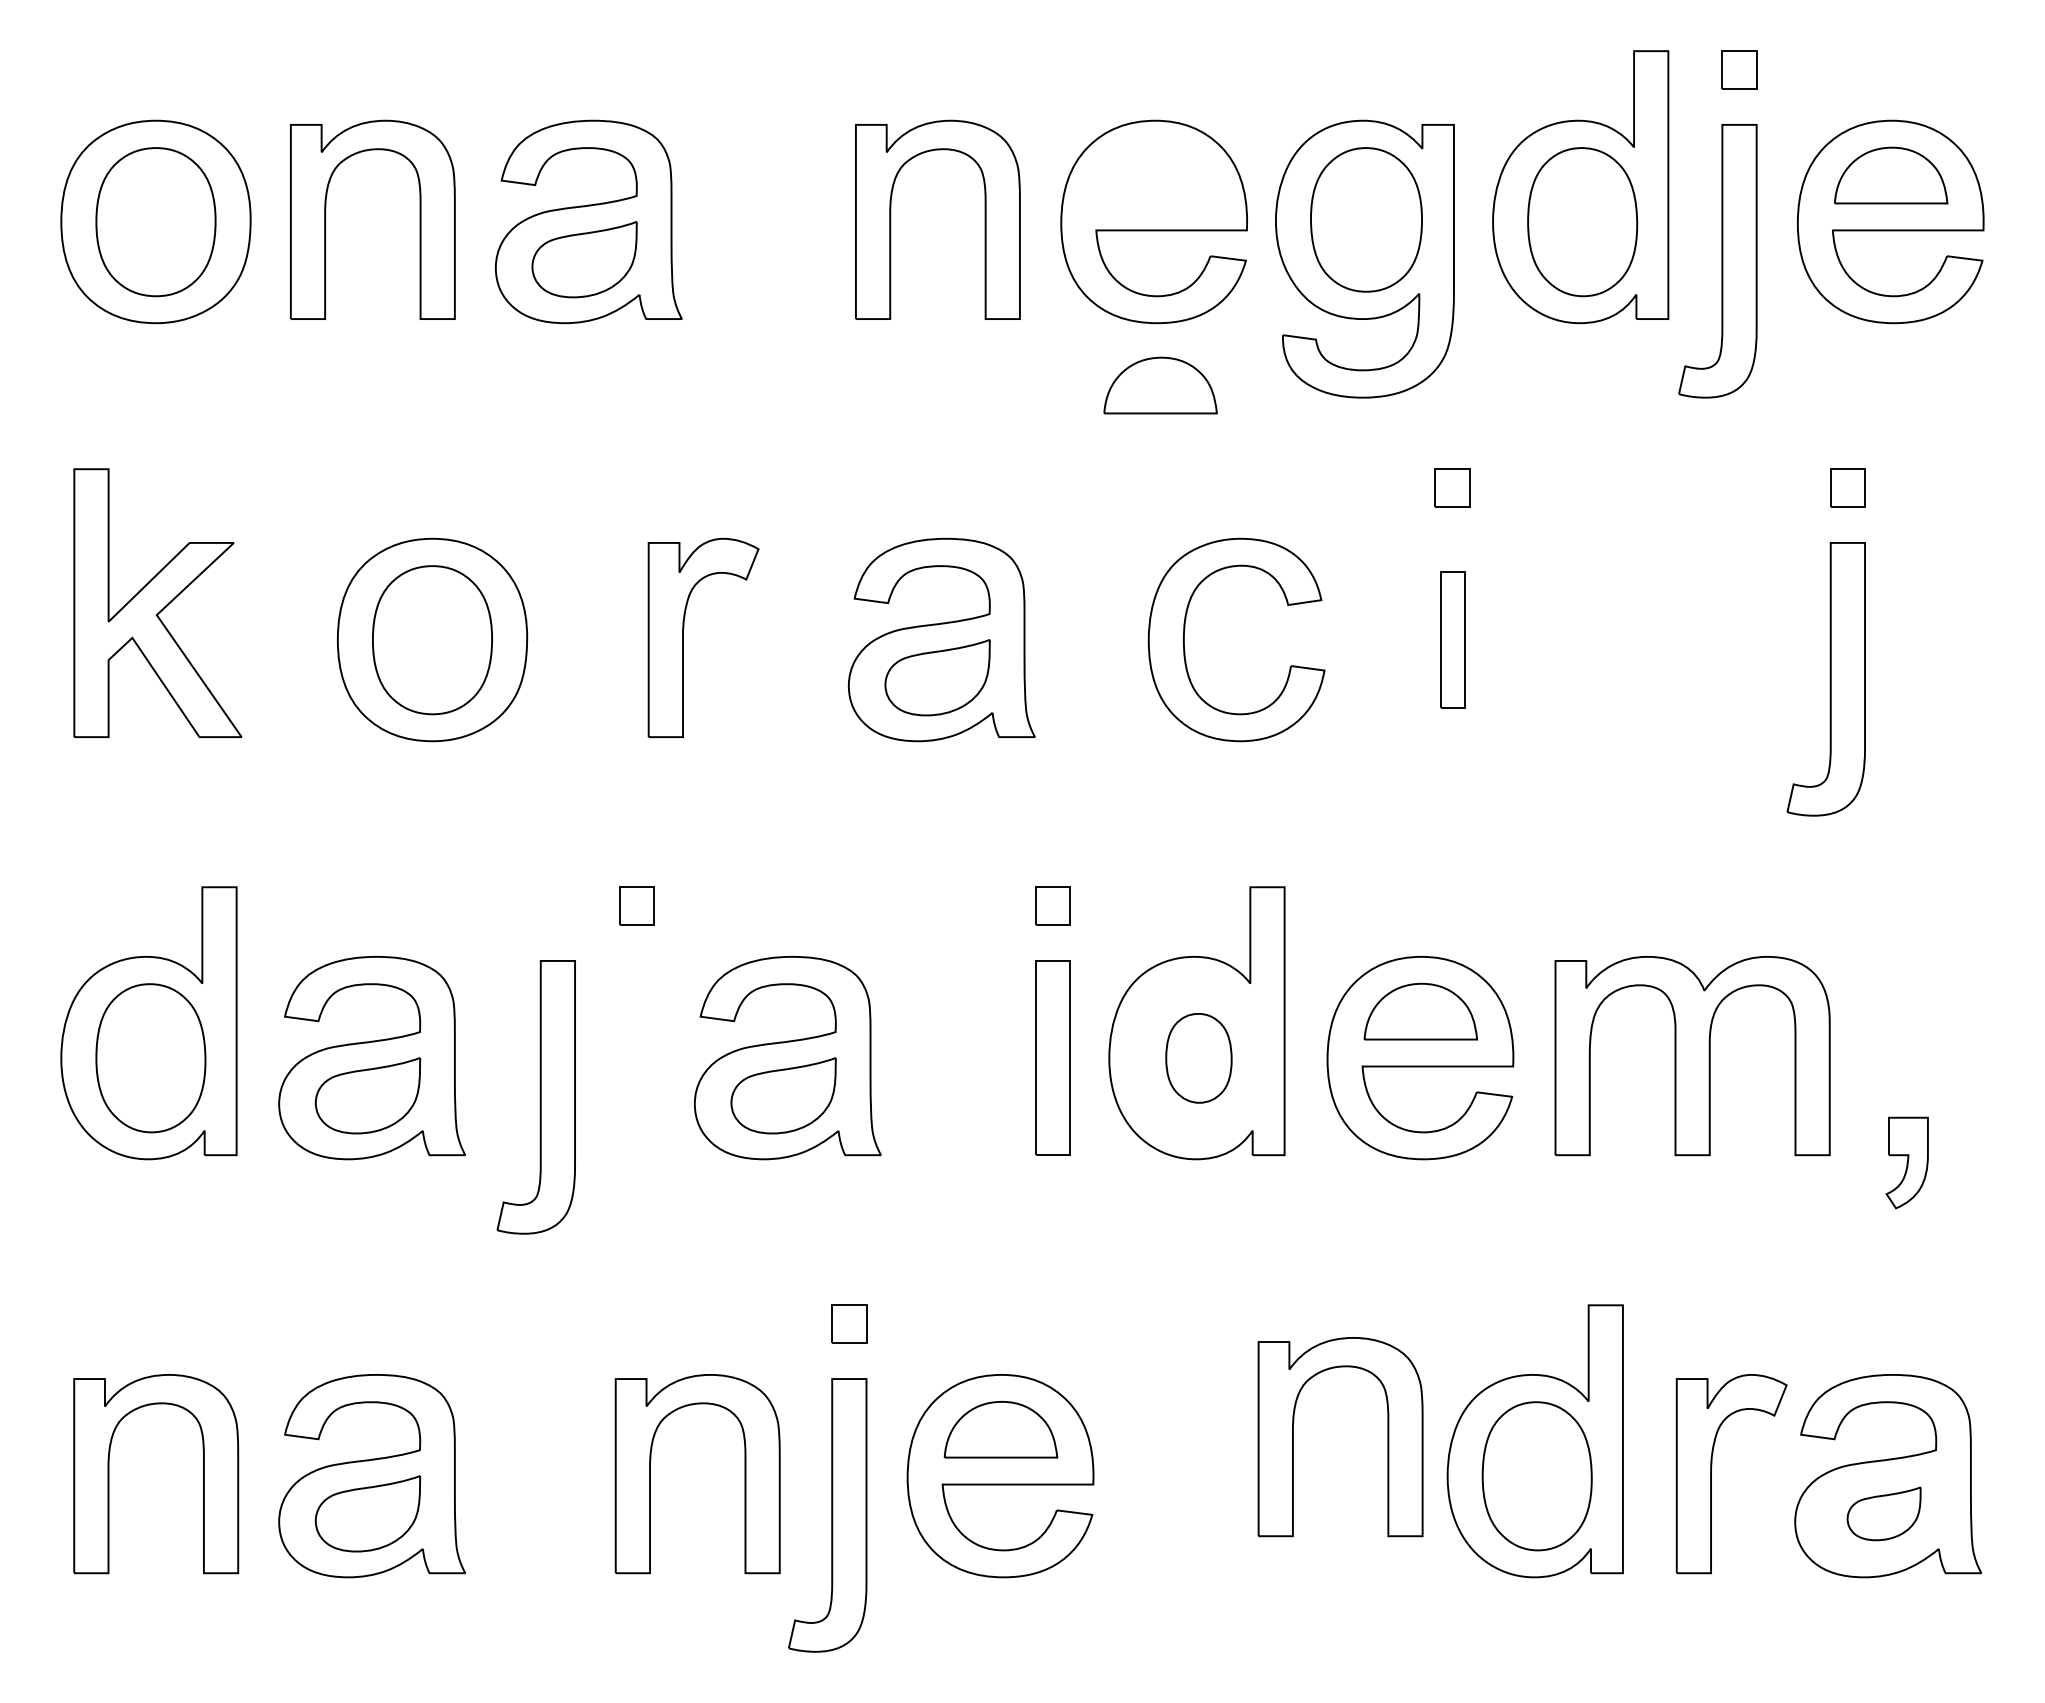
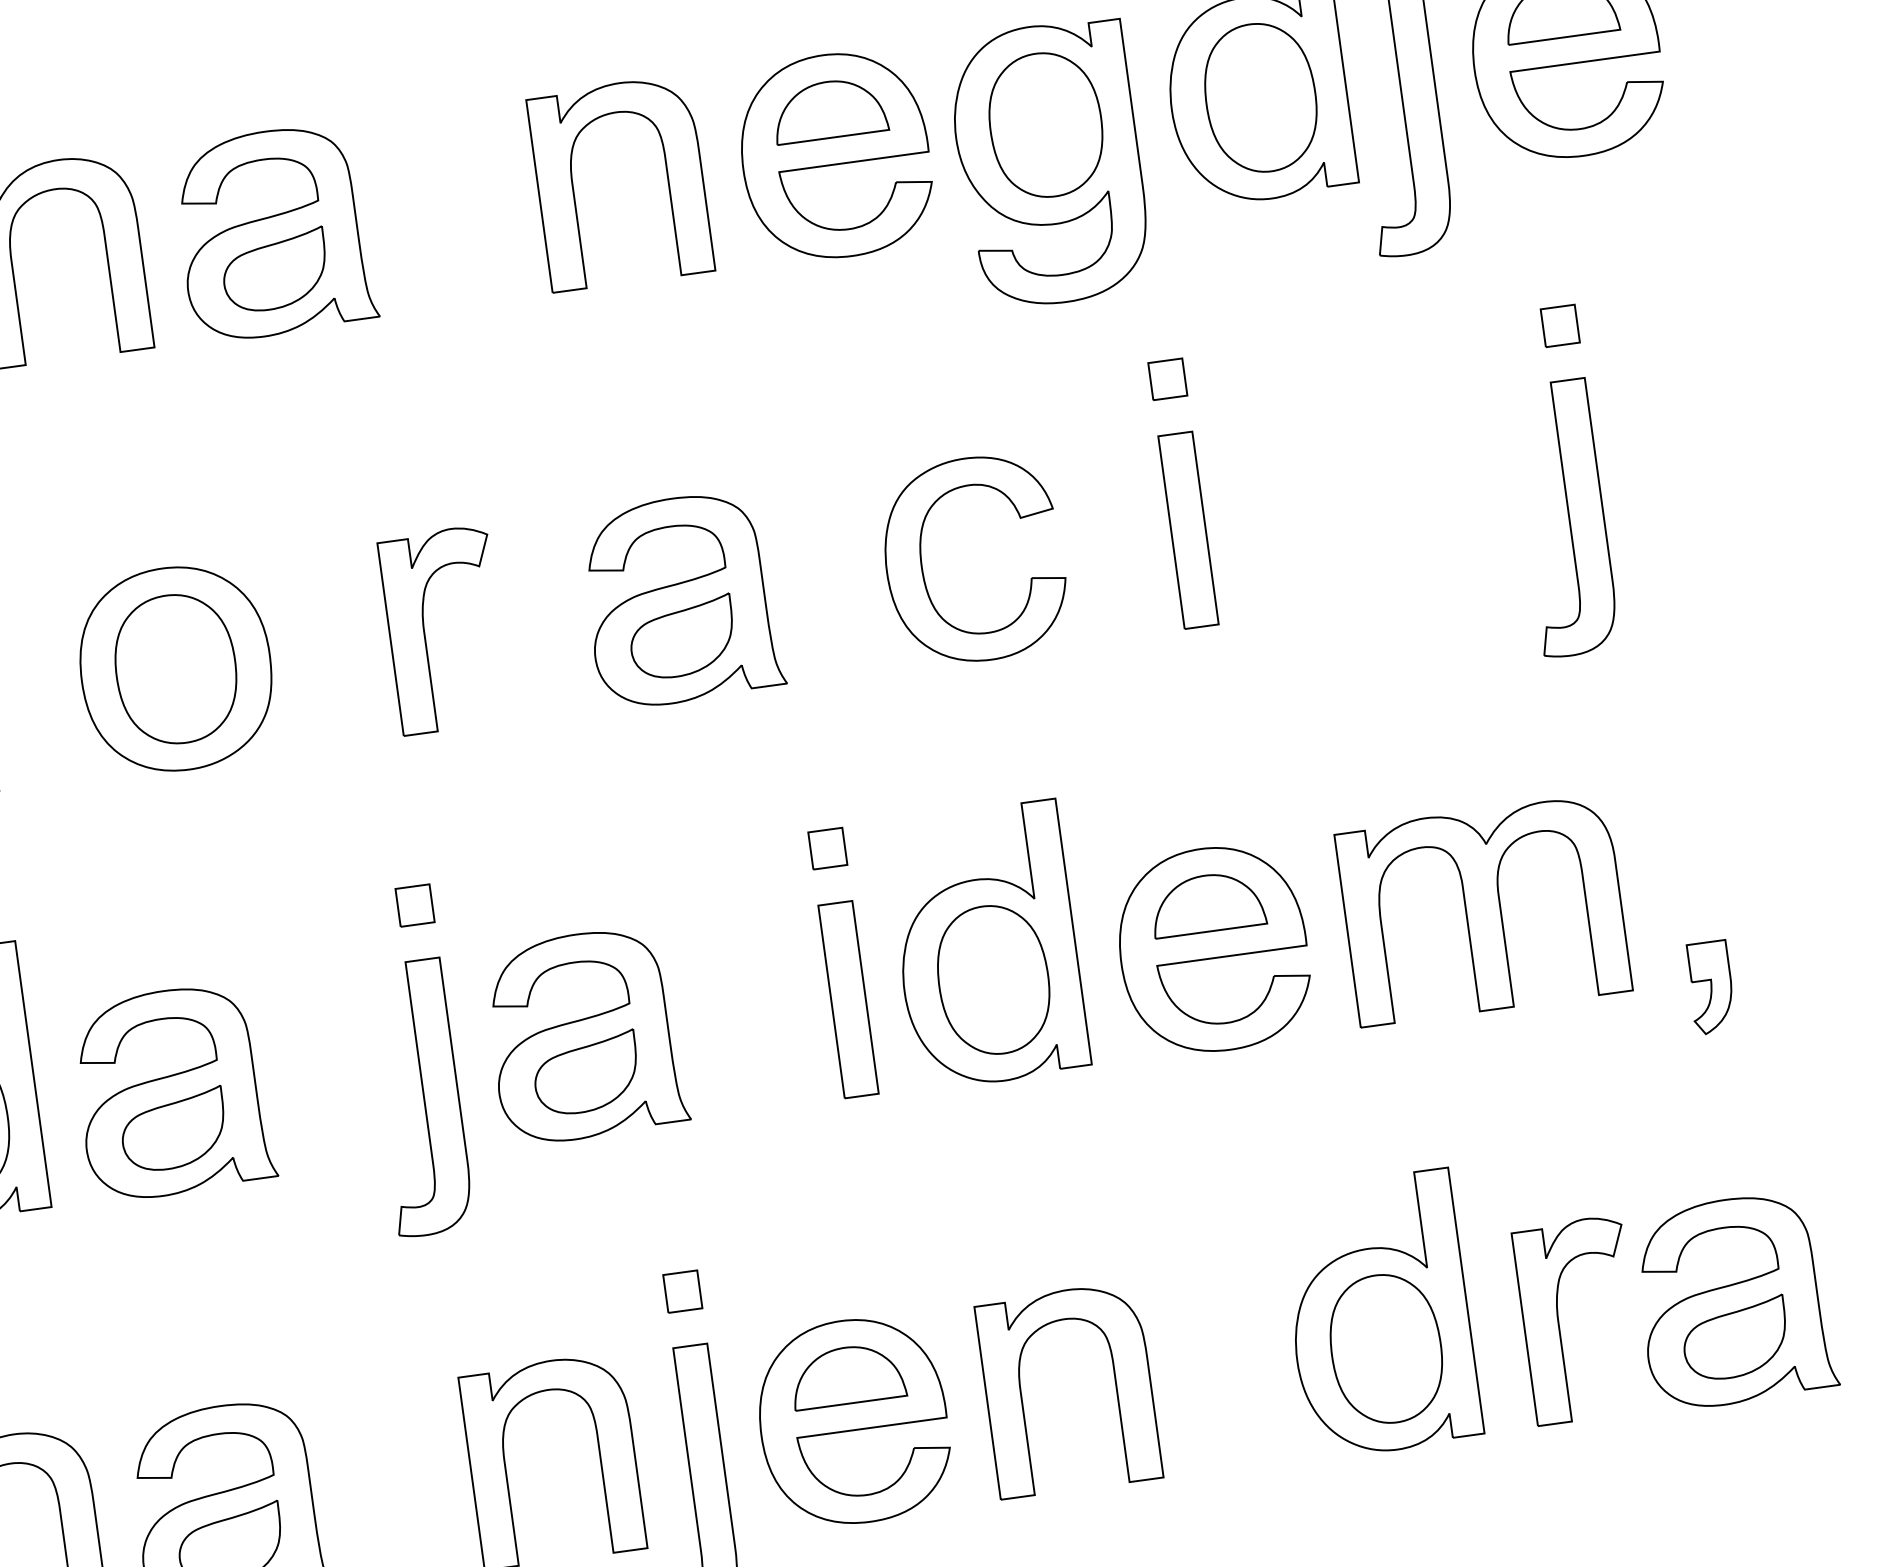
part: (1160, 385) -> (829, 109), moved
part: (1452, 639) -> (1188, 529), size x1.43
part: (1198, 1058) -> (993, 980), size x1.67
part: (535, 1097) -> (418, 1098), moved
part: (1293, 1437) -> (1022, 1397), moved
part: (1884, 1513) -> (1736, 1338), size x1.43

